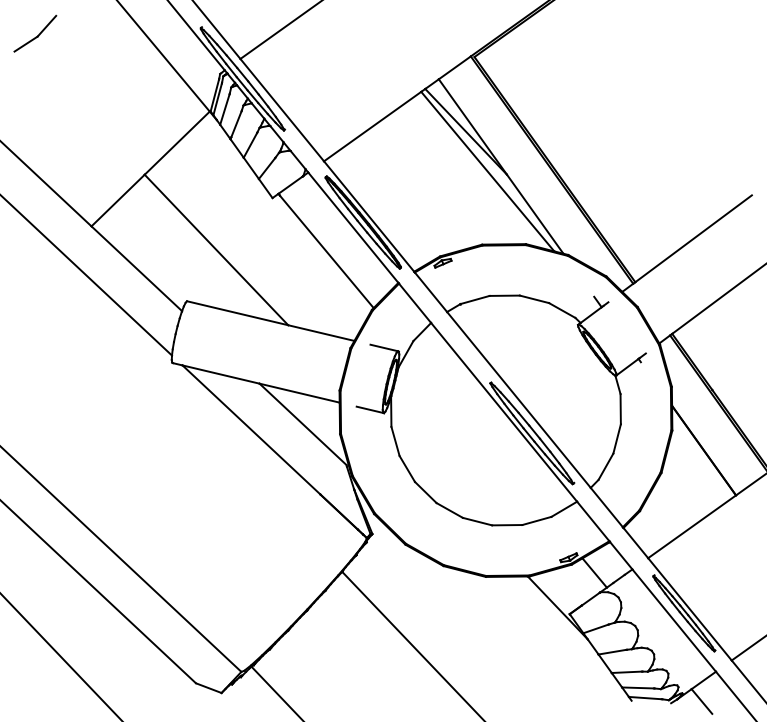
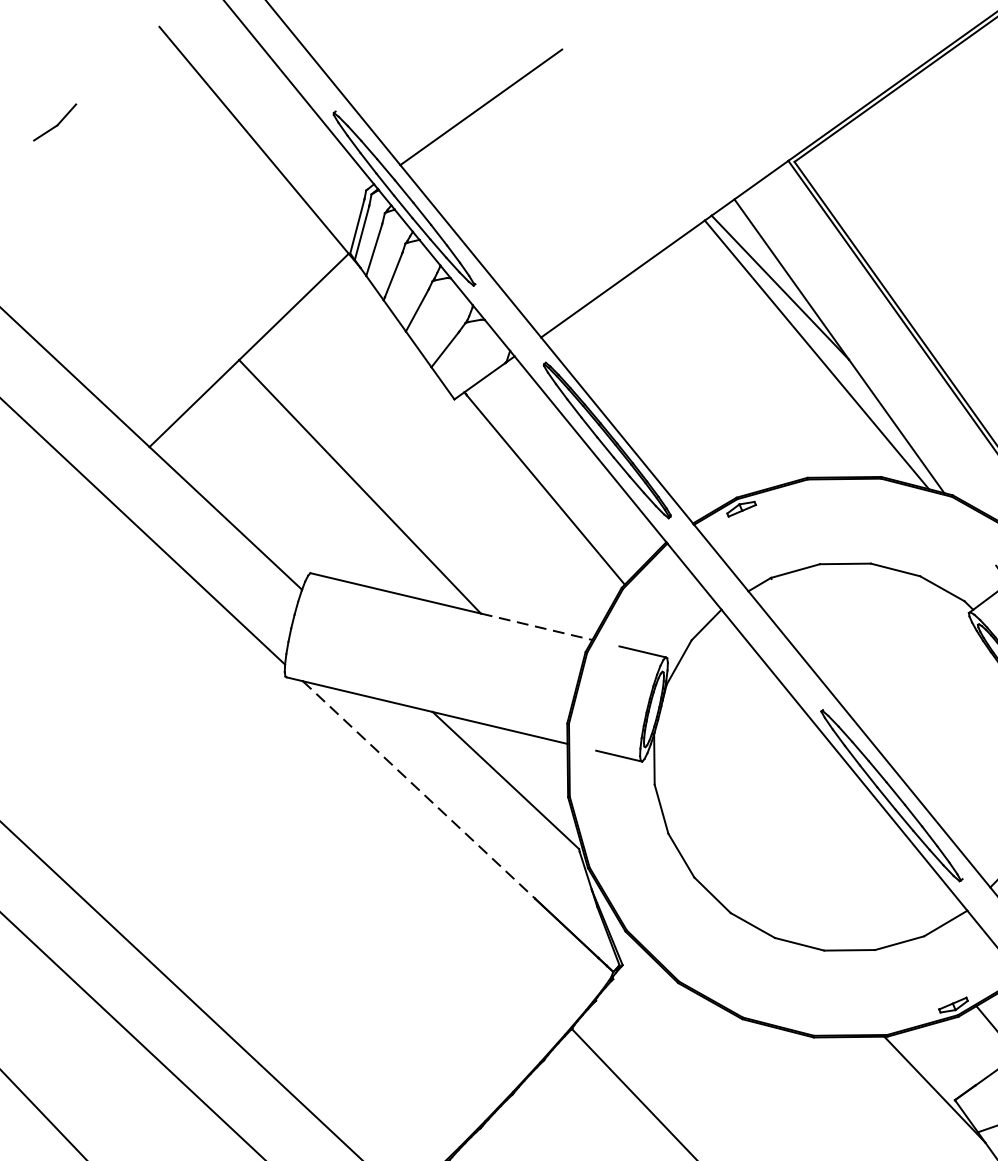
part: (35, 33) -> (55, 122), size x0.6
line: (321, 333) -> (536, 627), solid -> dashed
line: (251, 430) -> (419, 790), solid -> dashed

